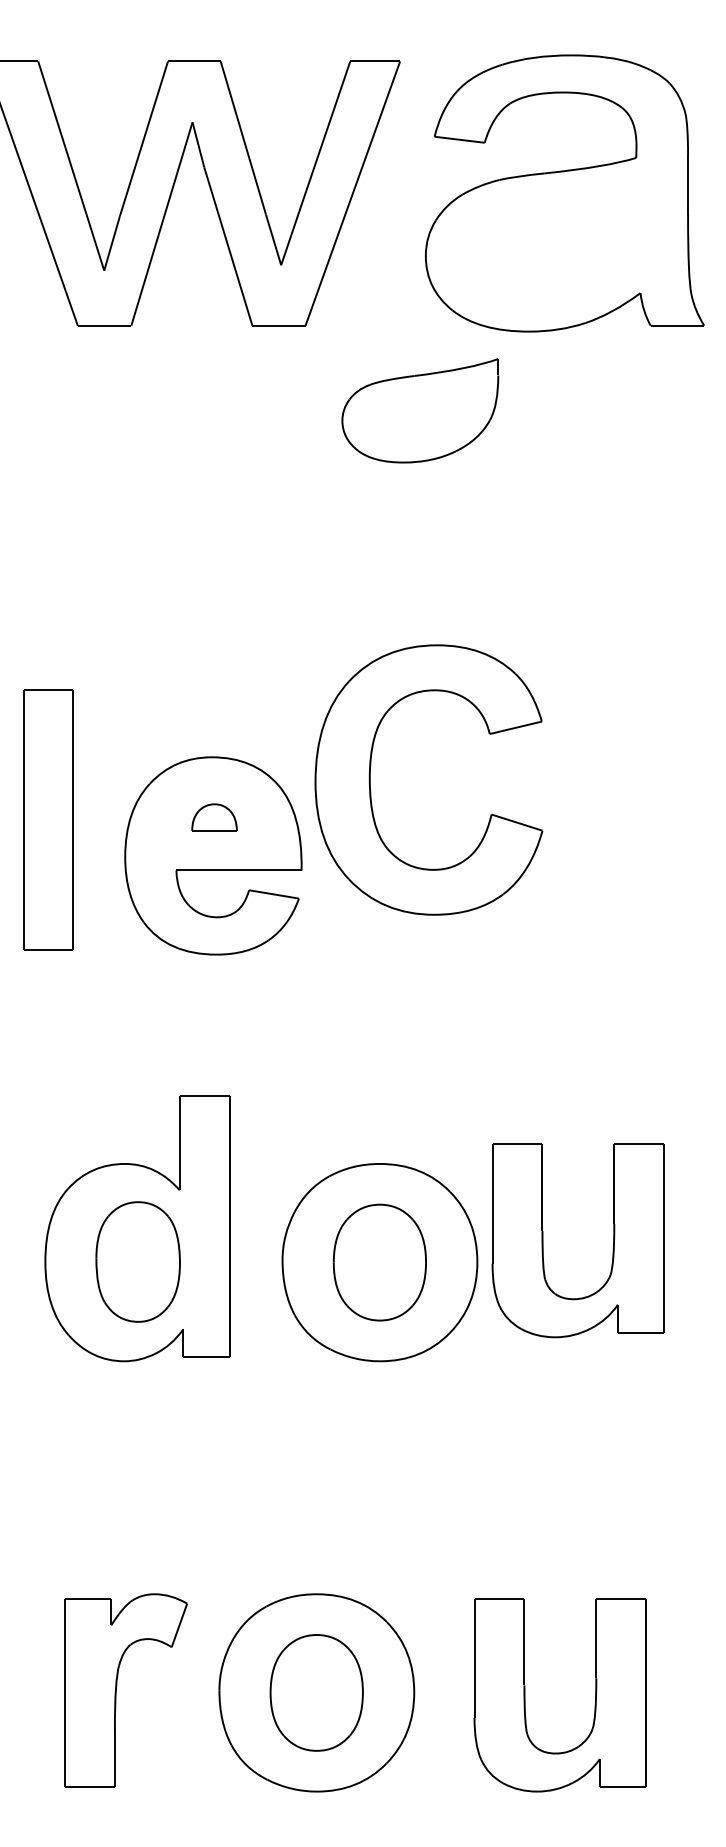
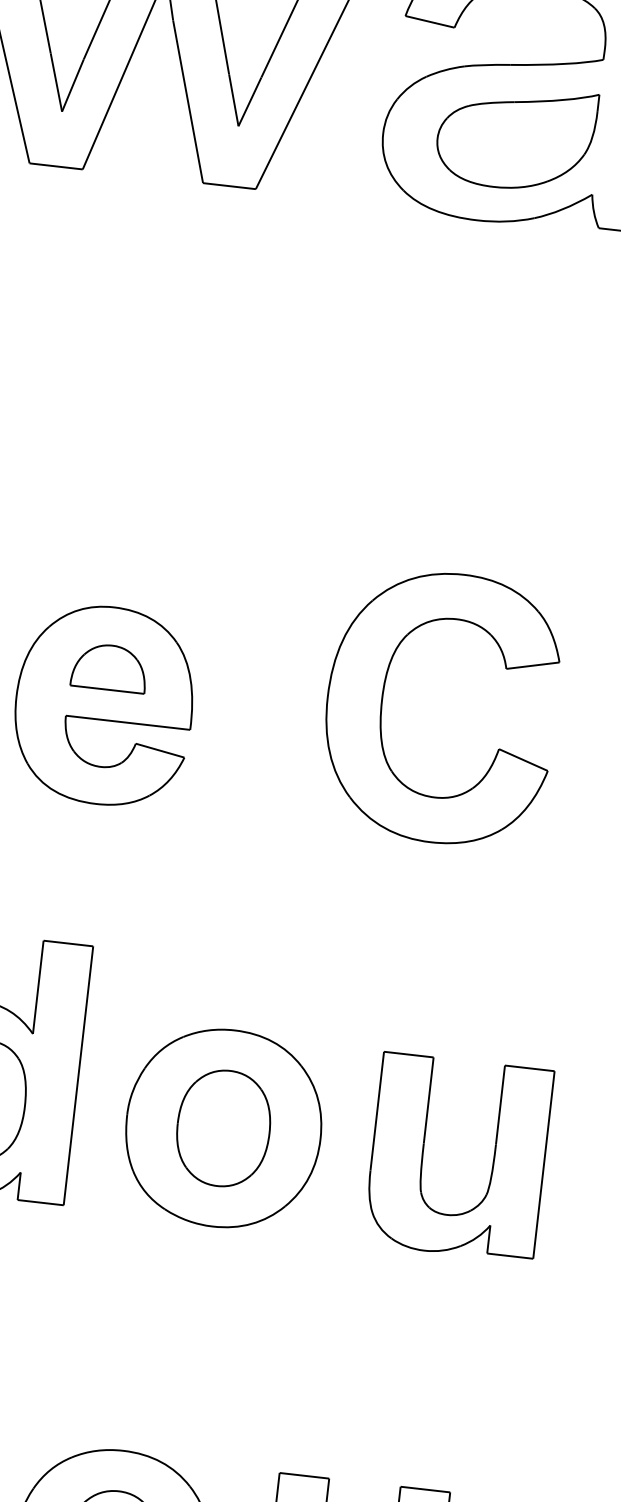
part: (420, 410) -> (516, 137), moved
part: (370, 779) -> (382, 700), moved
part: (214, 817) -> (109, 667), size x1.67
part: (543, 1240) -> (423, 1153), moved

